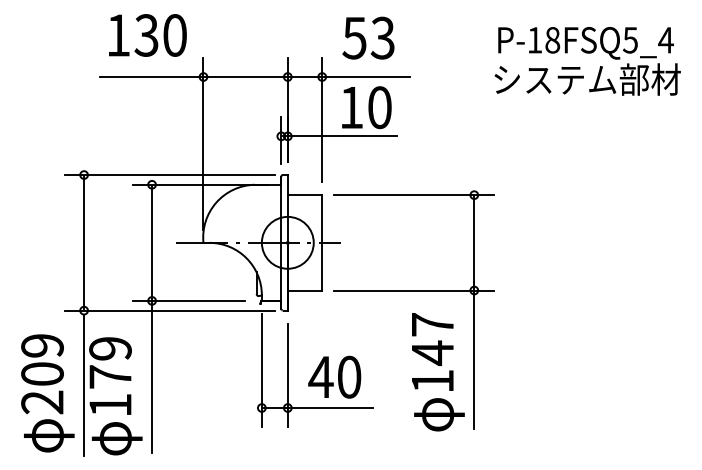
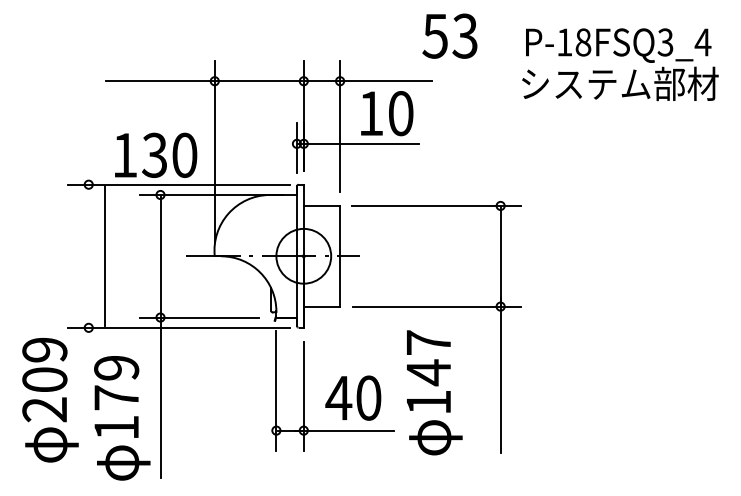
text: (148, 34) -> (156, 154), moved
text: (368, 37) -> (449, 35), moved
text: (630, 40) -> (665, 42), P-18FSQ5_4 -> P-18FSQ3_4
line: (83, 243) -> (104, 256), moved
text: (438, 371) -> (434, 392), moved
line: (83, 385) -> (88, 406), removed
text: (47, 393) -> (50, 400), moved

